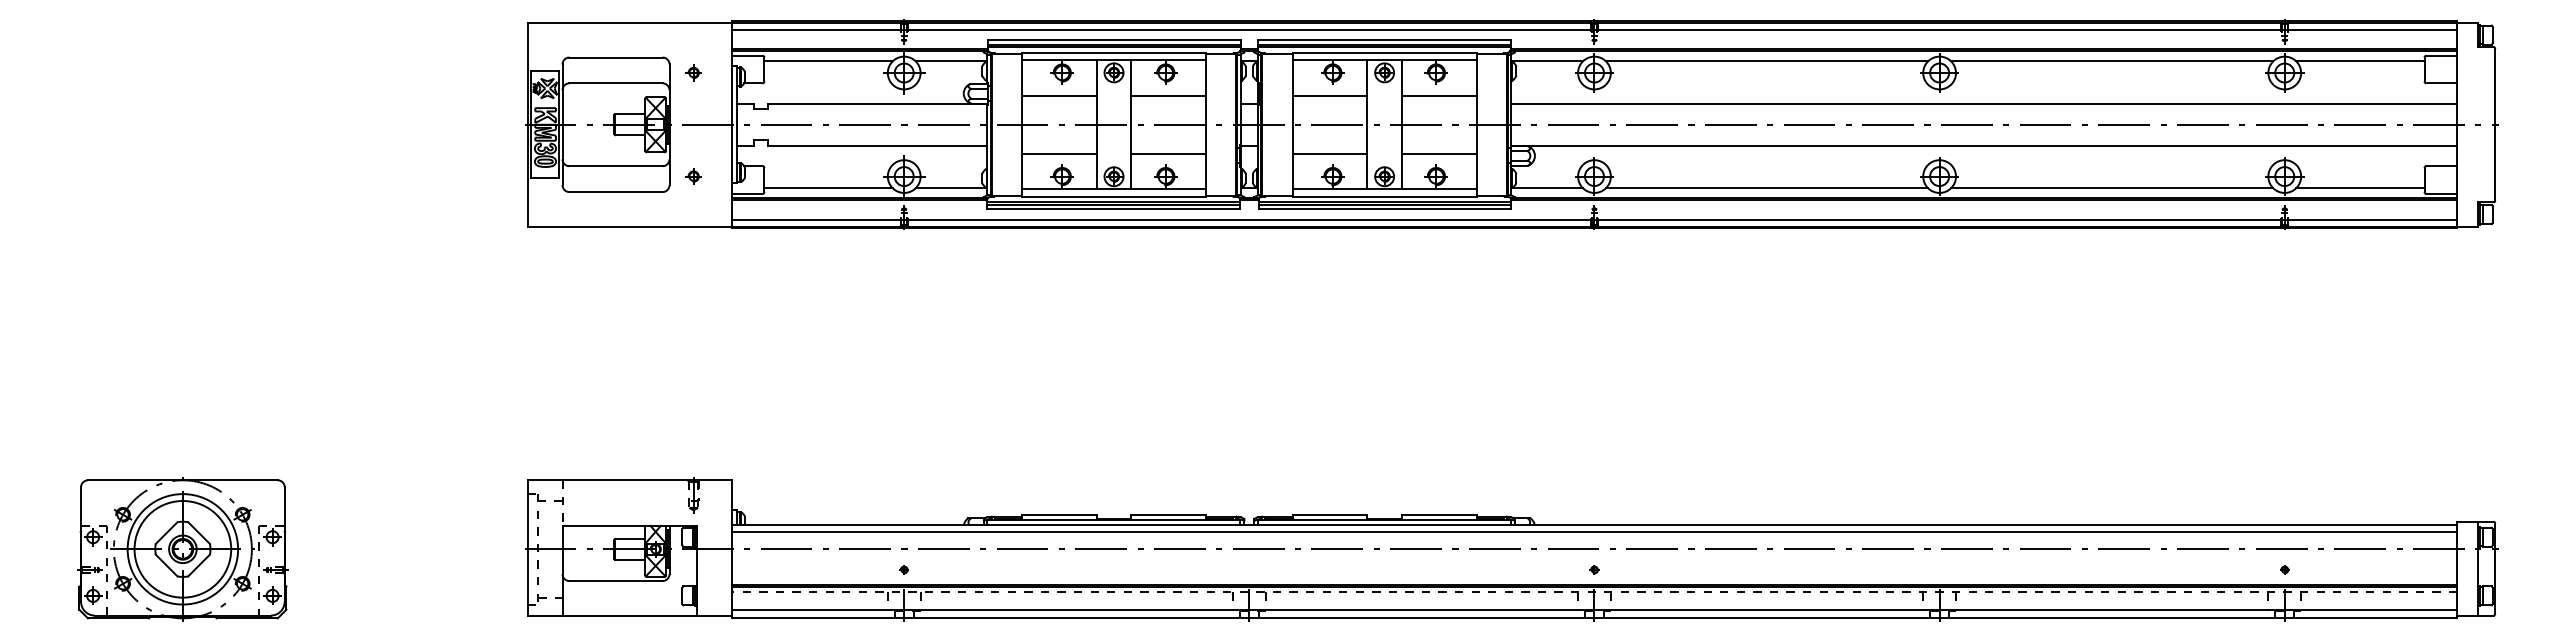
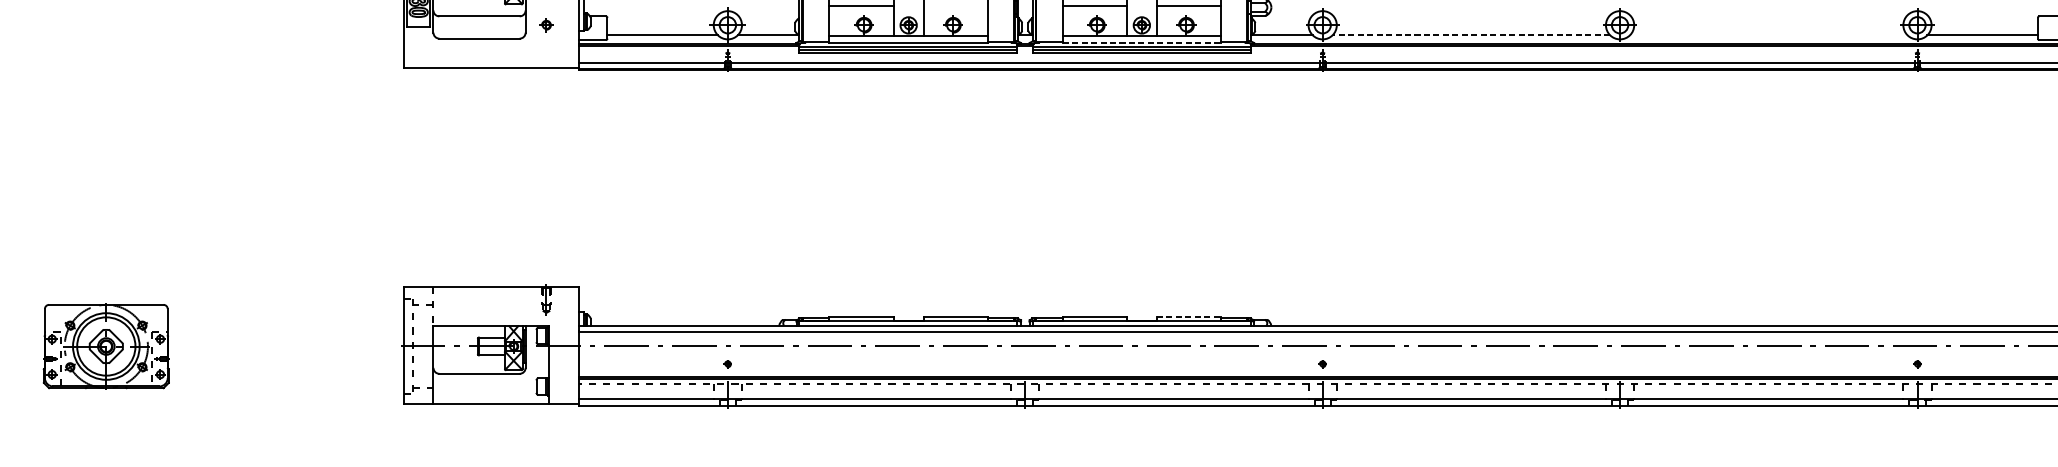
line: (1168, 153) -> (955, 5), removed
line: (1767, 188) -> (1471, 35), solid -> dashed
line: (2112, 188) -> (1769, 35), removed
line: (1384, 196) -> (1141, 42), solid -> dashed
line: (1439, 514) -> (1189, 316), solid -> dashed
part: (182, 549) -> (105, 346), size x0.7

